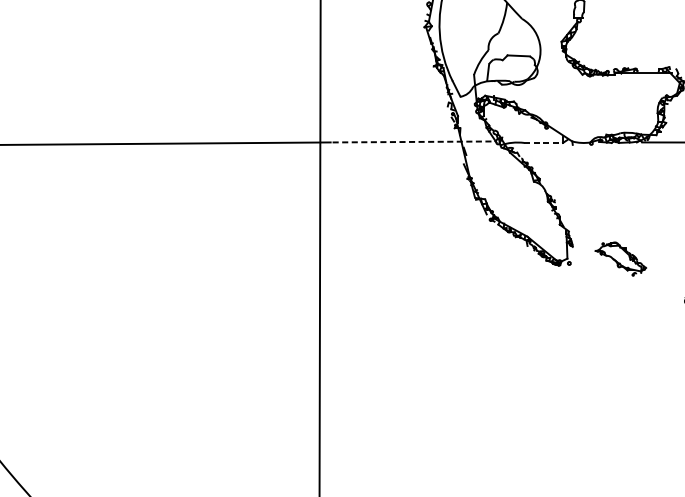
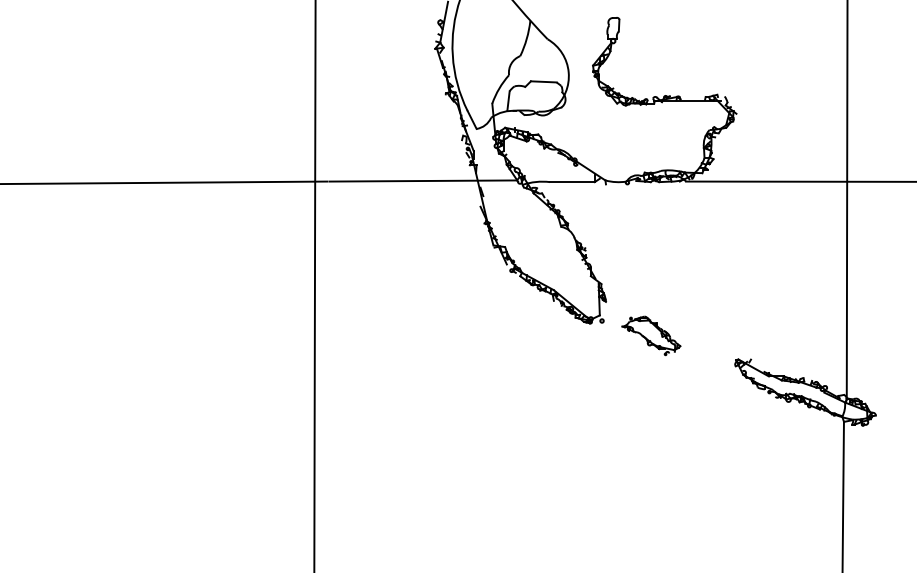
line: (414, 142) -> (423, 181), dashed -> solid
line: (543, 143) -> (572, 182), dashed -> solid
part: (620, 258) -> (651, 335), moved

